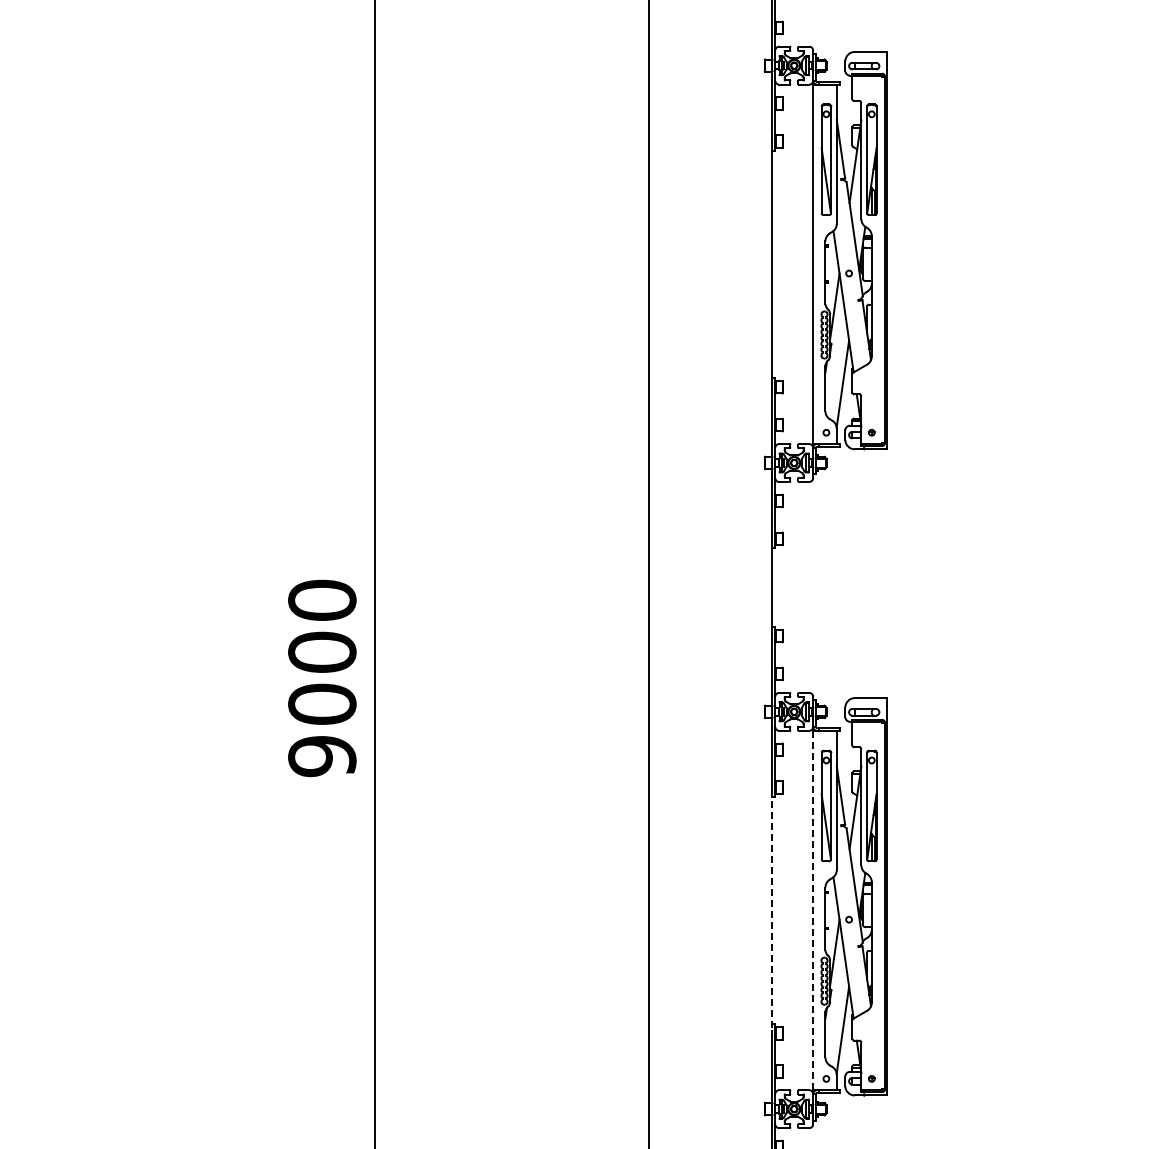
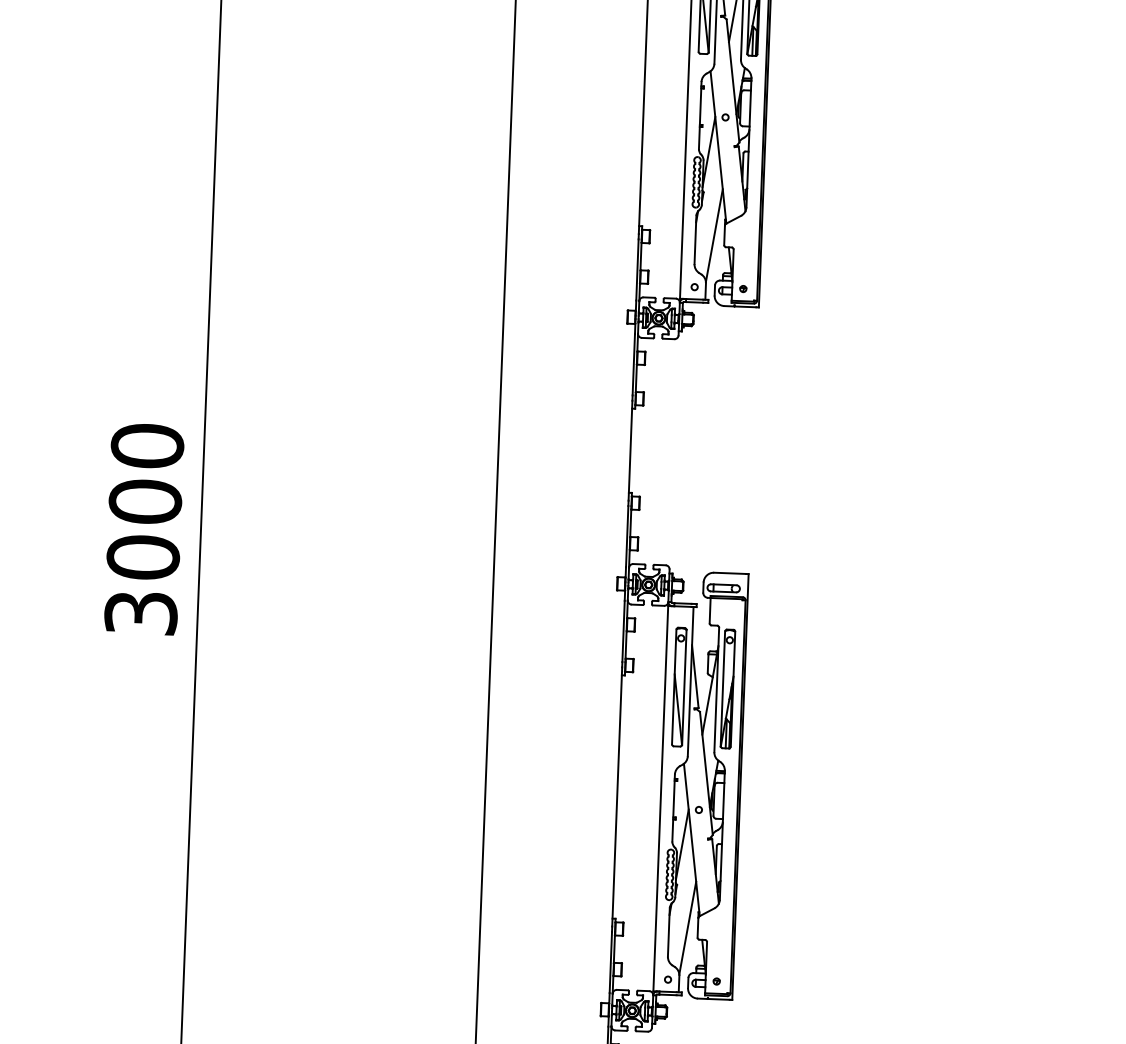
text: (322, 756) -> (141, 613), 9000 -> 3000
line: (772, 910) -> (617, 796), dashed -> solid
line: (813, 910) -> (661, 798), dashed -> solid

